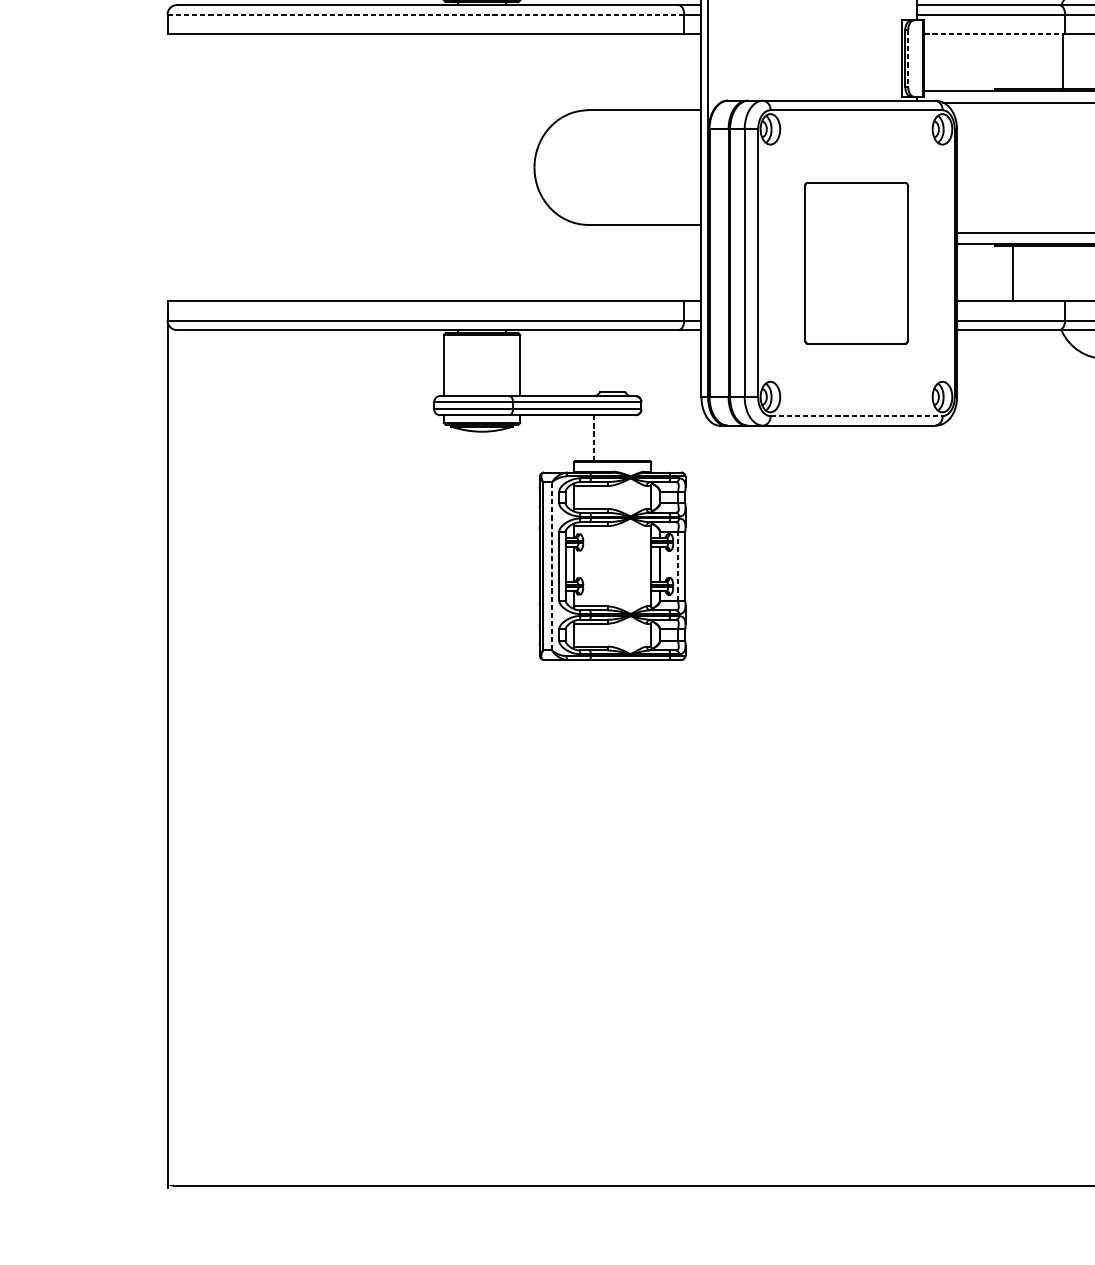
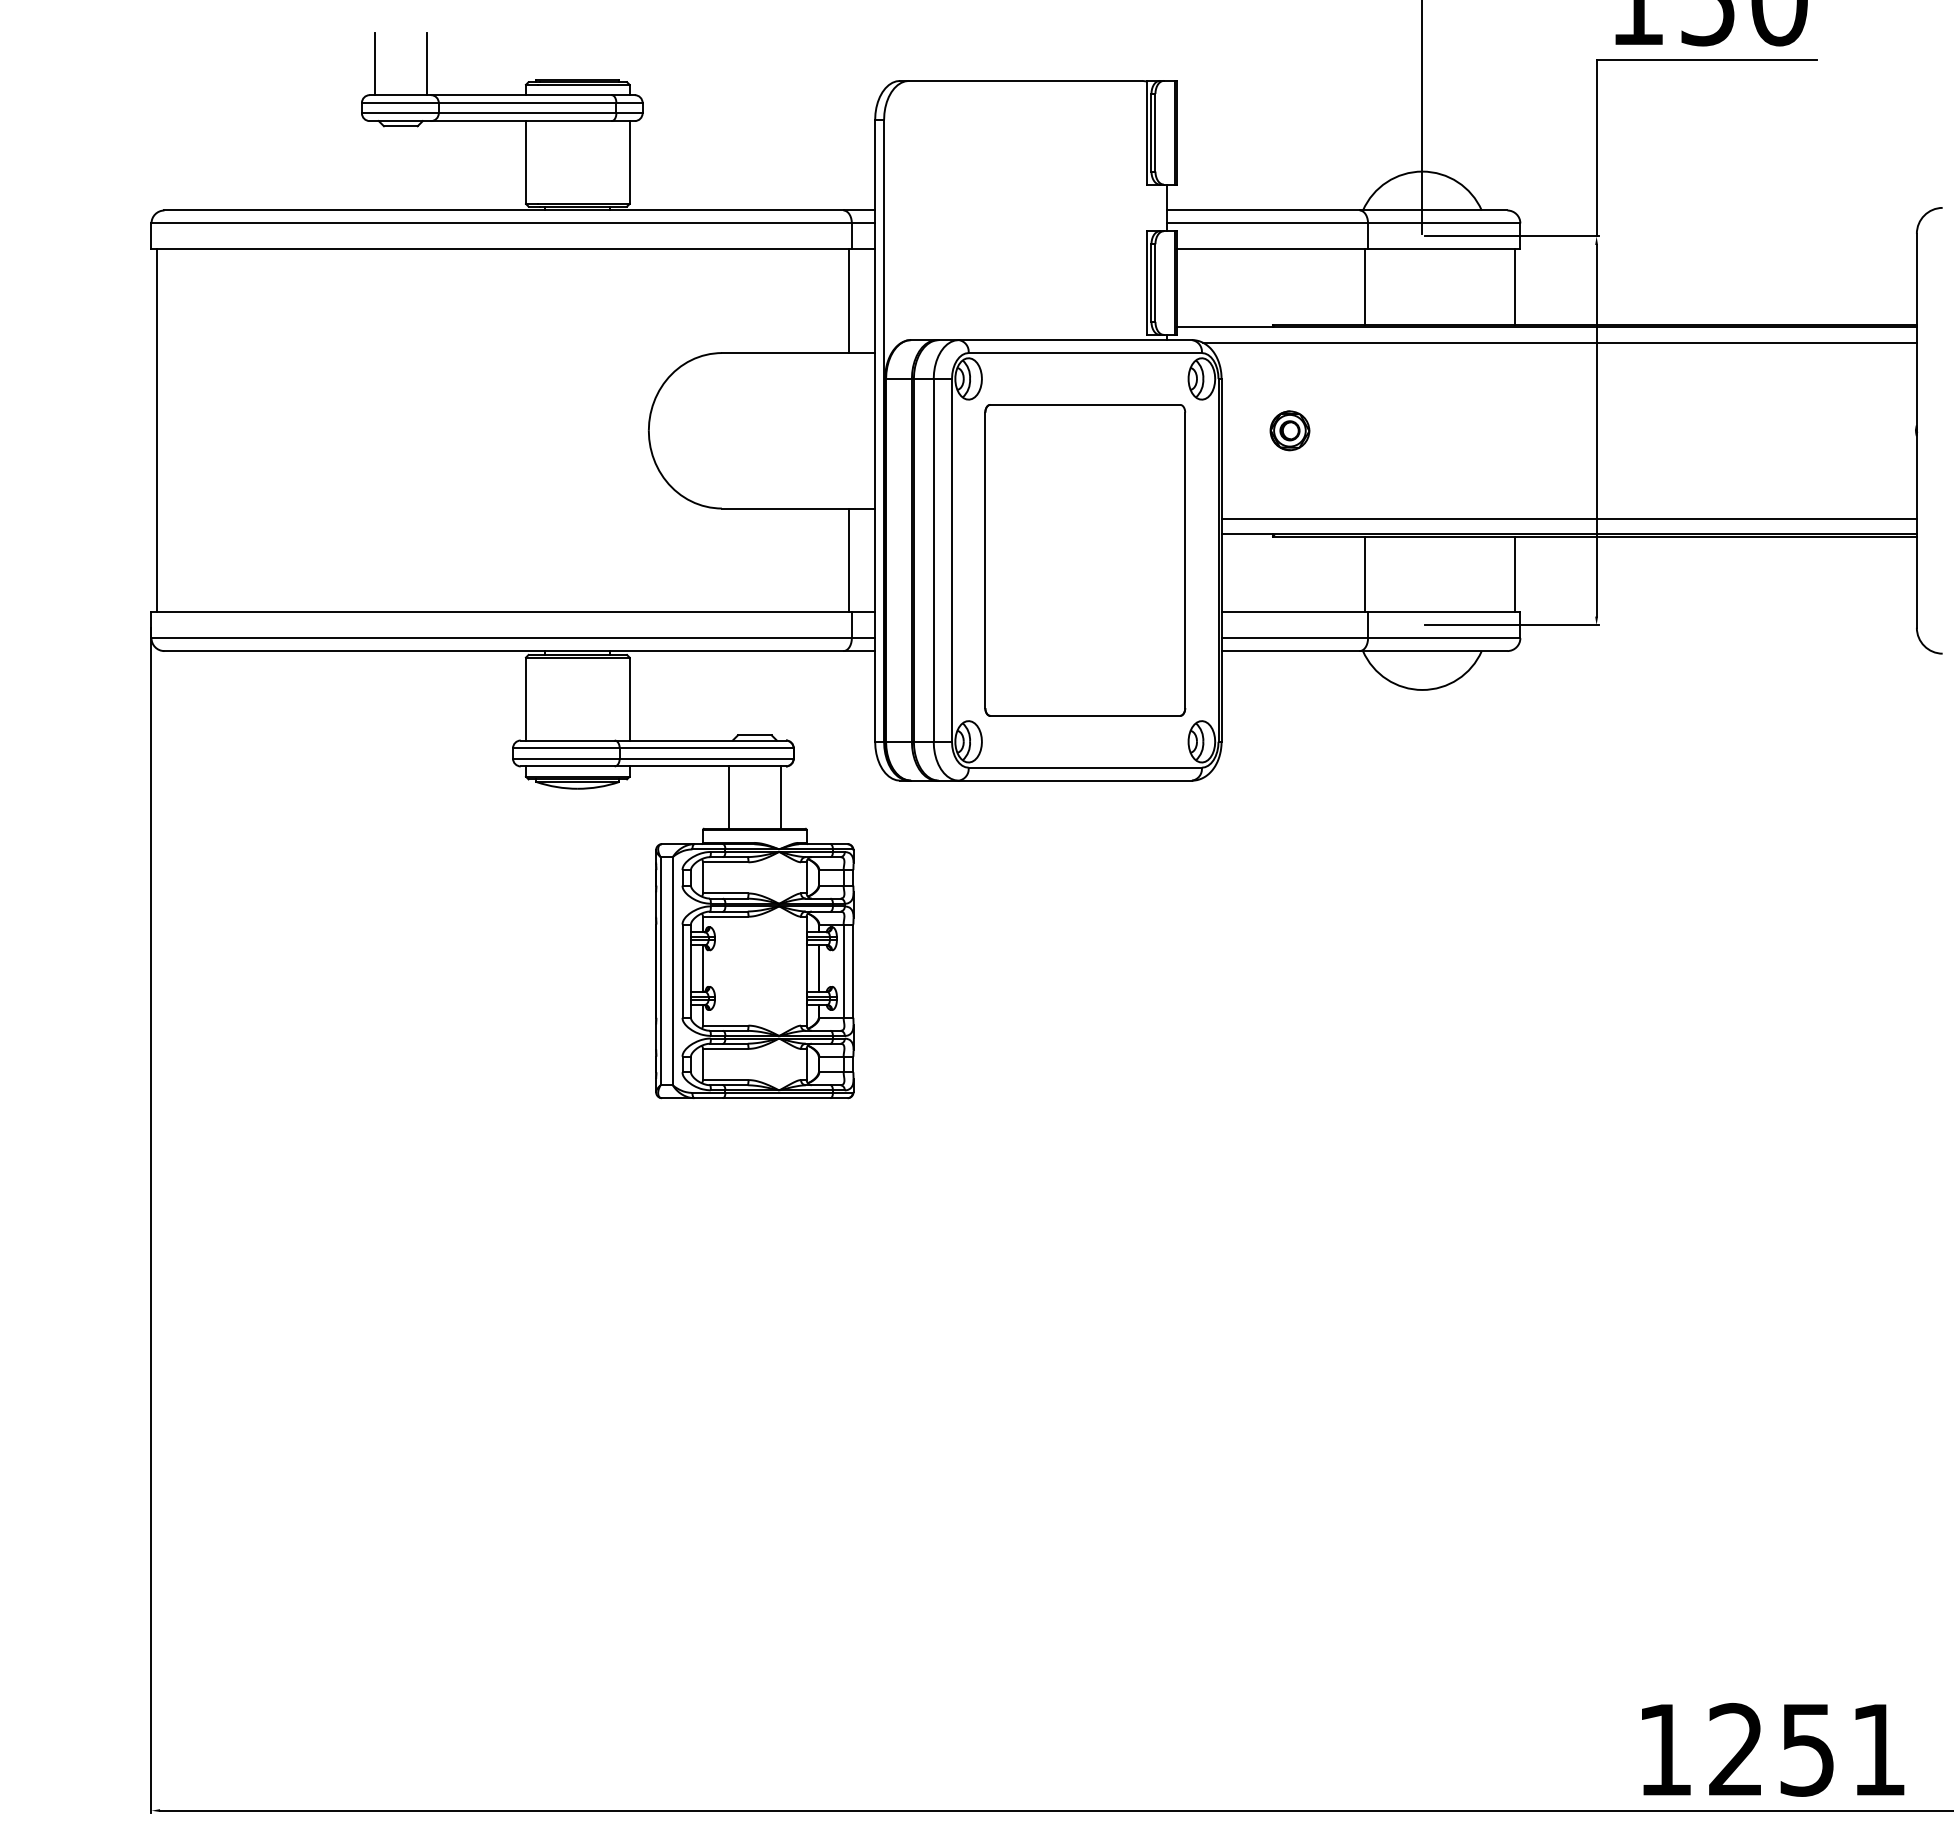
line: (425, 14) -> (501, 223), dashed -> solid
line: (995, 33) -> (1273, 249), dashed -> solid
line: (908, 58) -> (1155, 283), dashed -> solid
line: (681, 72) -> (848, 301), added
line: (171, 167) -> (156, 430), added
part: (1007, 167) -> (1289, 430), added
line: (681, 263) -> (848, 560), added
part: (856, 263) -> (1085, 560), size x1.43
line: (1013, 273) -> (1364, 574), moved
line: (856, 416) -> (1085, 767), dashed -> solid
line: (593, 438) -> (728, 798), dashed -> solid
line: (631, 438) -> (780, 797), added
line: (551, 565) -> (672, 970), dashed -> solid
line: (678, 566) -> (843, 971), dashed -> solid

